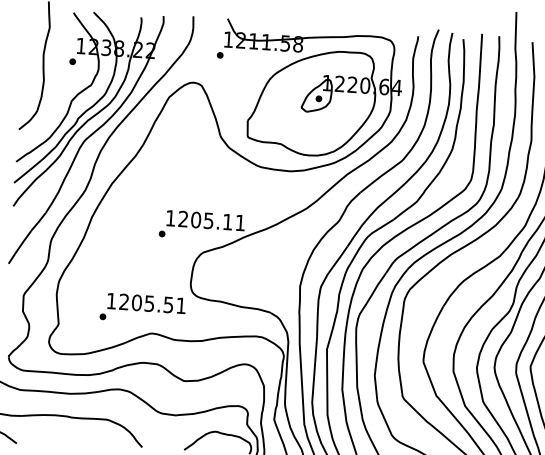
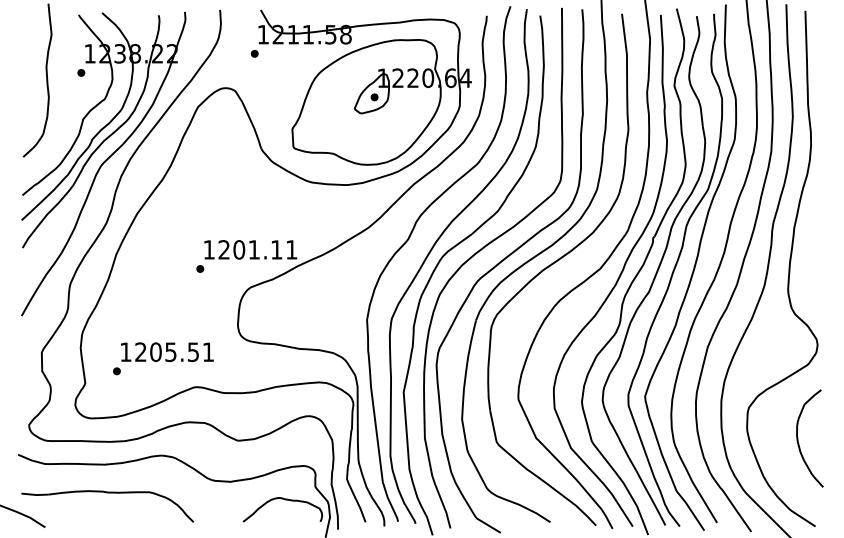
text: (208, 220) -> (253, 249), 1205.11 -> 1201.11
text: (142, 308) -> (163, 358), moved

